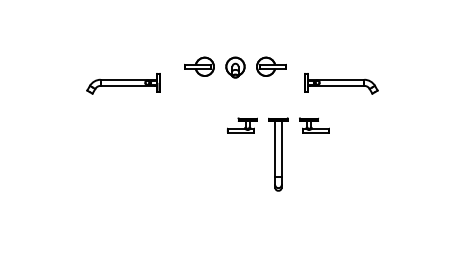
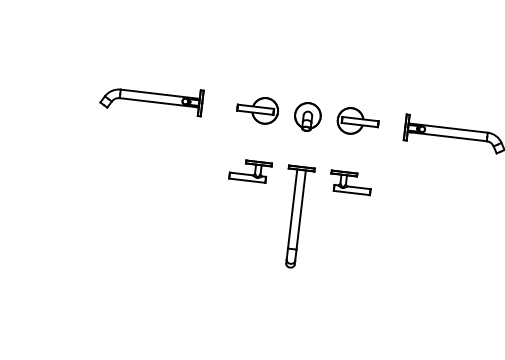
part: (235, 67) -> (307, 116), moved
part: (278, 154) -> (296, 217), moved

